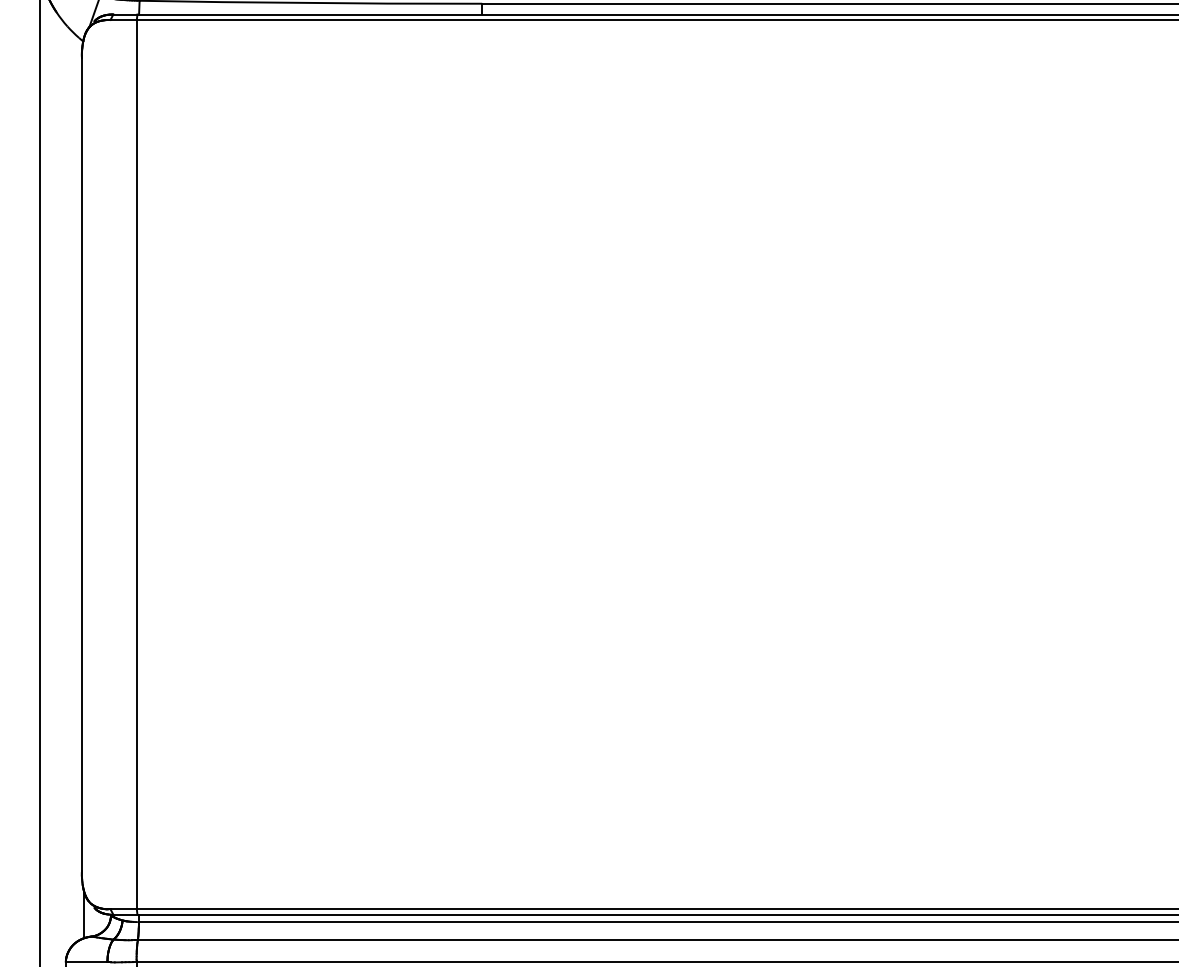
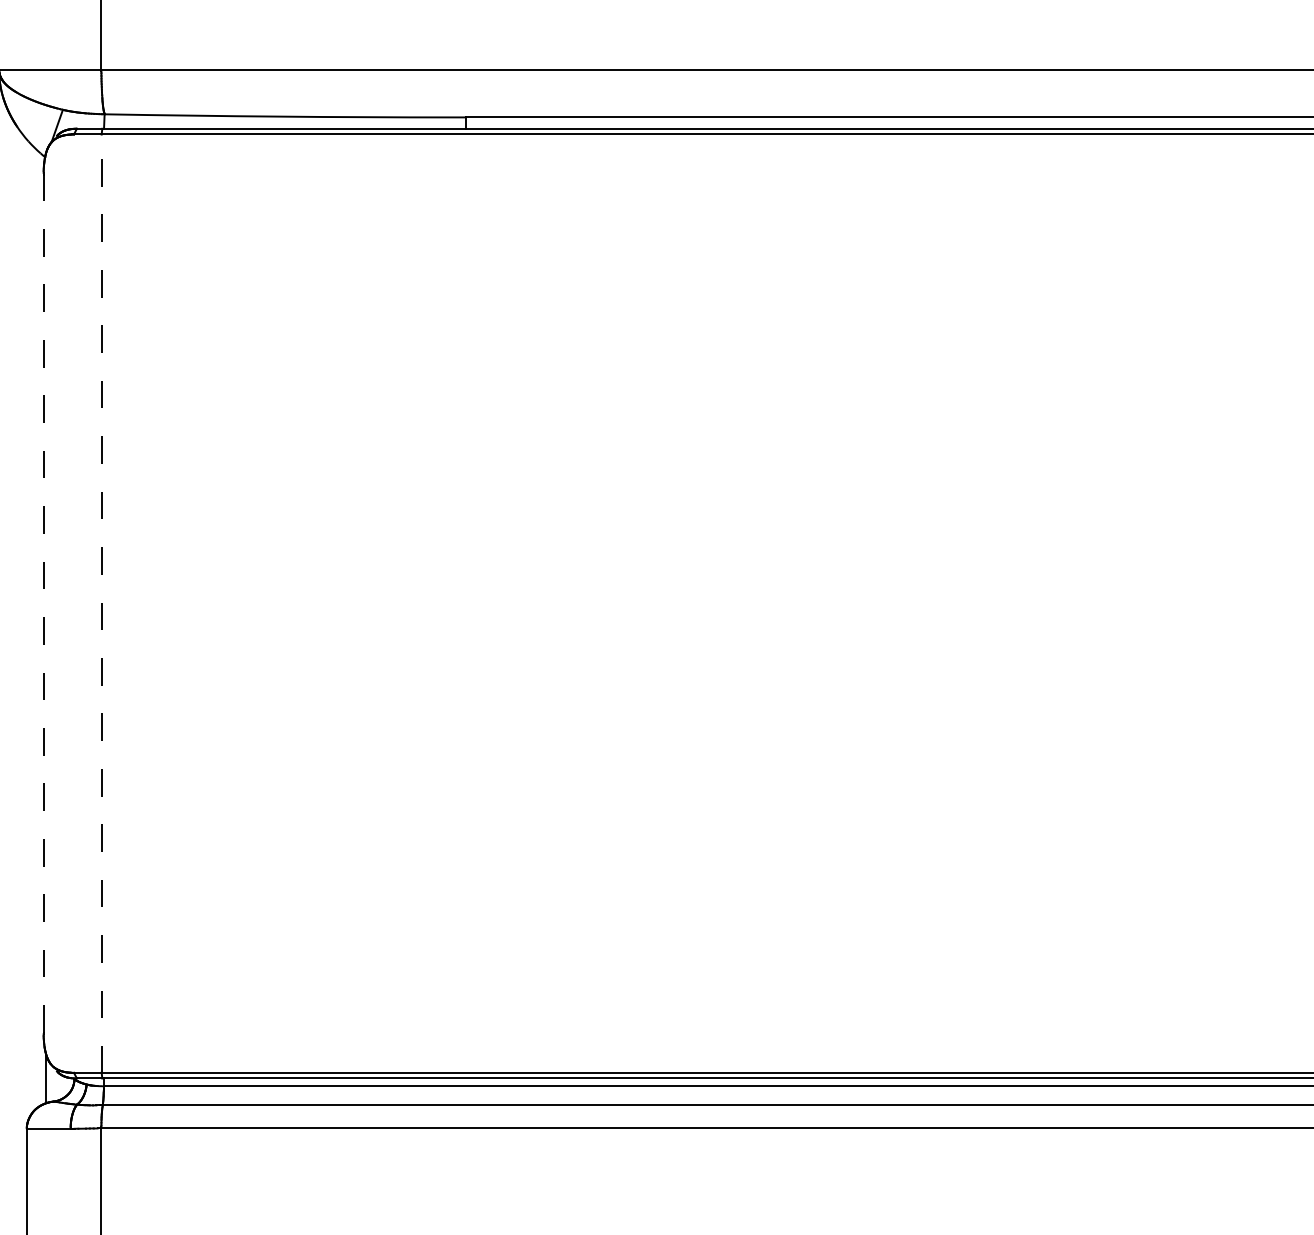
line: (136, 464) -> (101, 603), solid -> dashed
line: (81, 465) -> (43, 604), solid -> dashed

